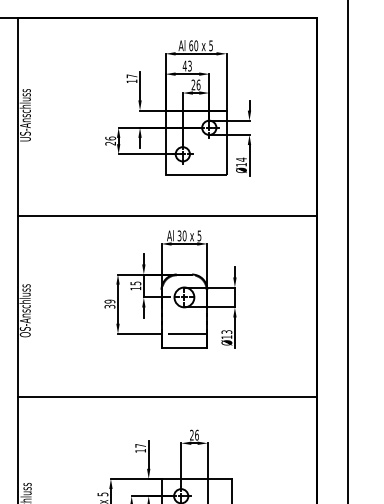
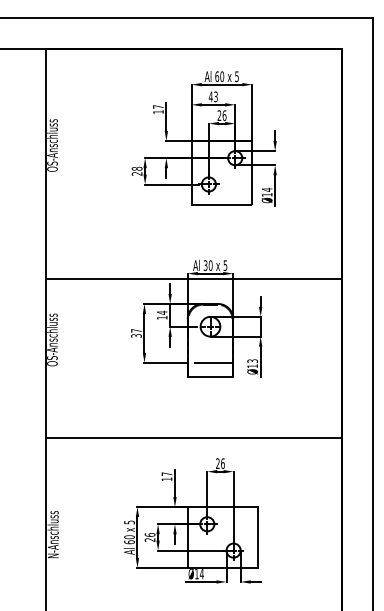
text: (25, 115) -> (52, 145), US-Anschluss -> OS-Anschluss
text: (109, 138) -> (136, 168), 26 -> 28
line: (167, 216) -> (193, 279), moved
text: (136, 283) -> (162, 312), 15 -> 14
text: (109, 301) -> (136, 330), 39 -> 37
line: (167, 396) -> (193, 438), moved

